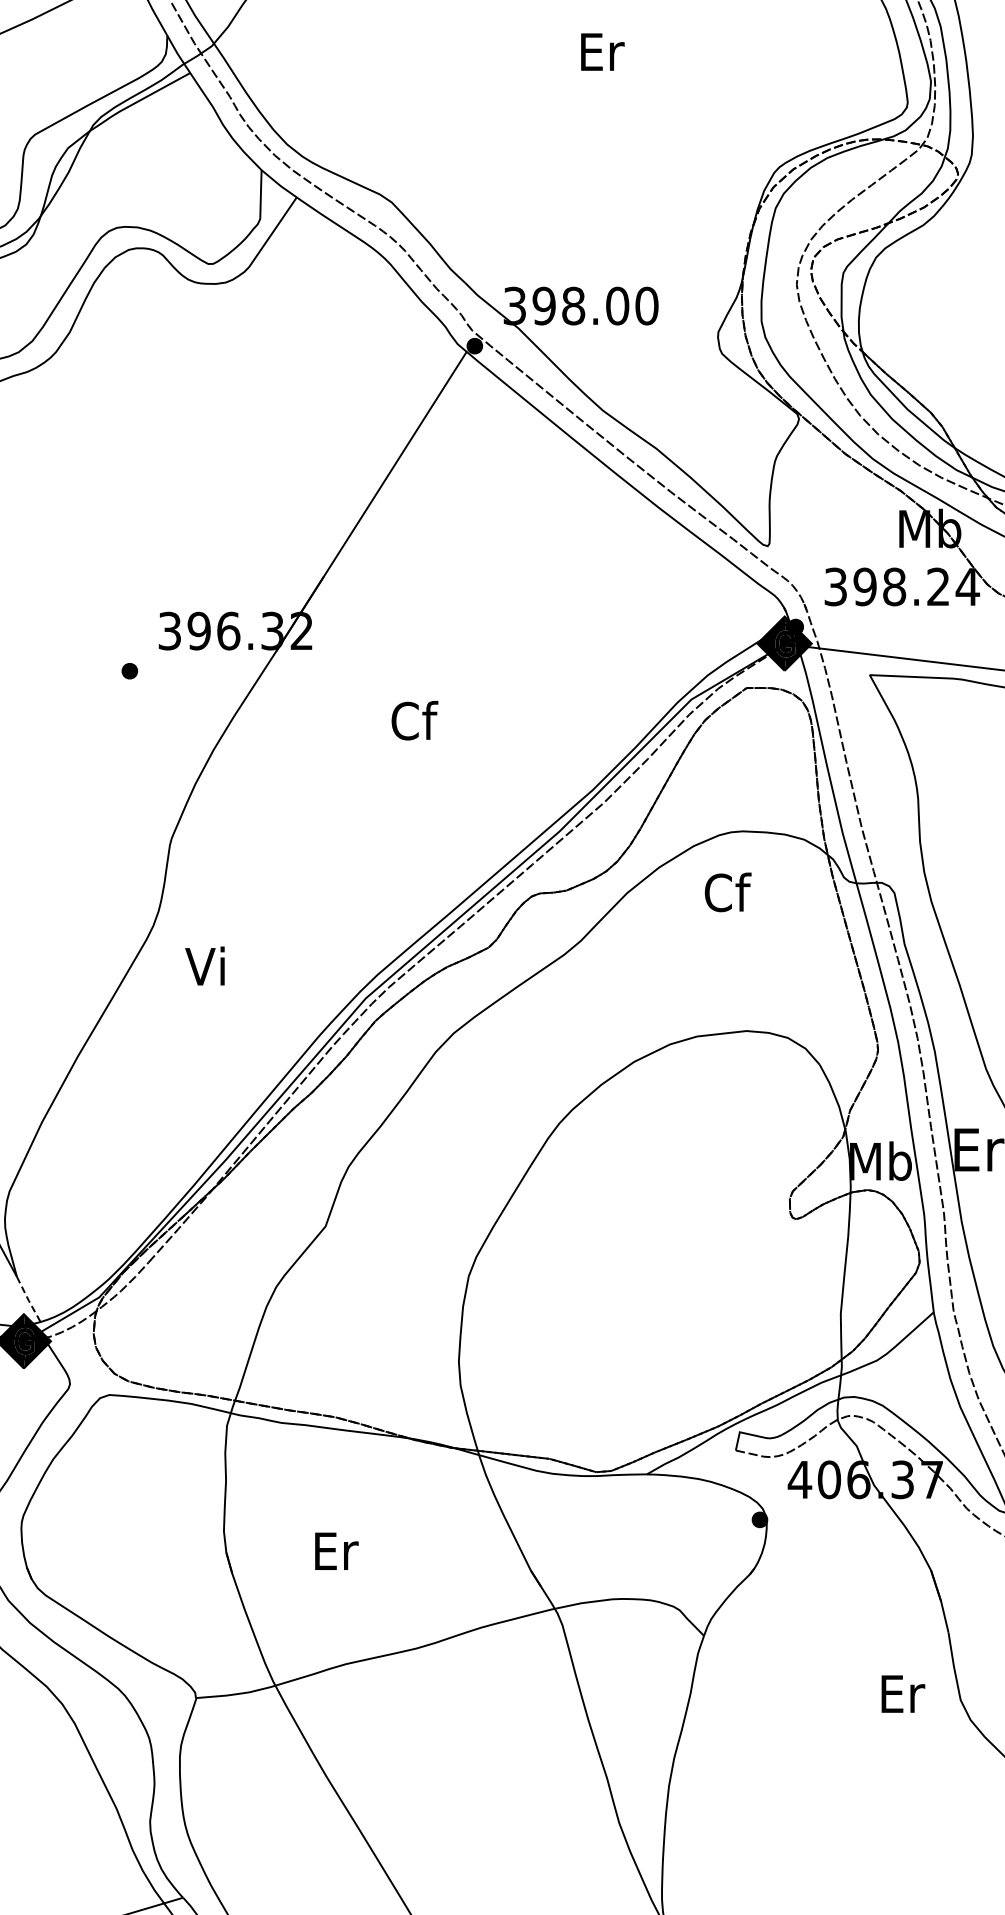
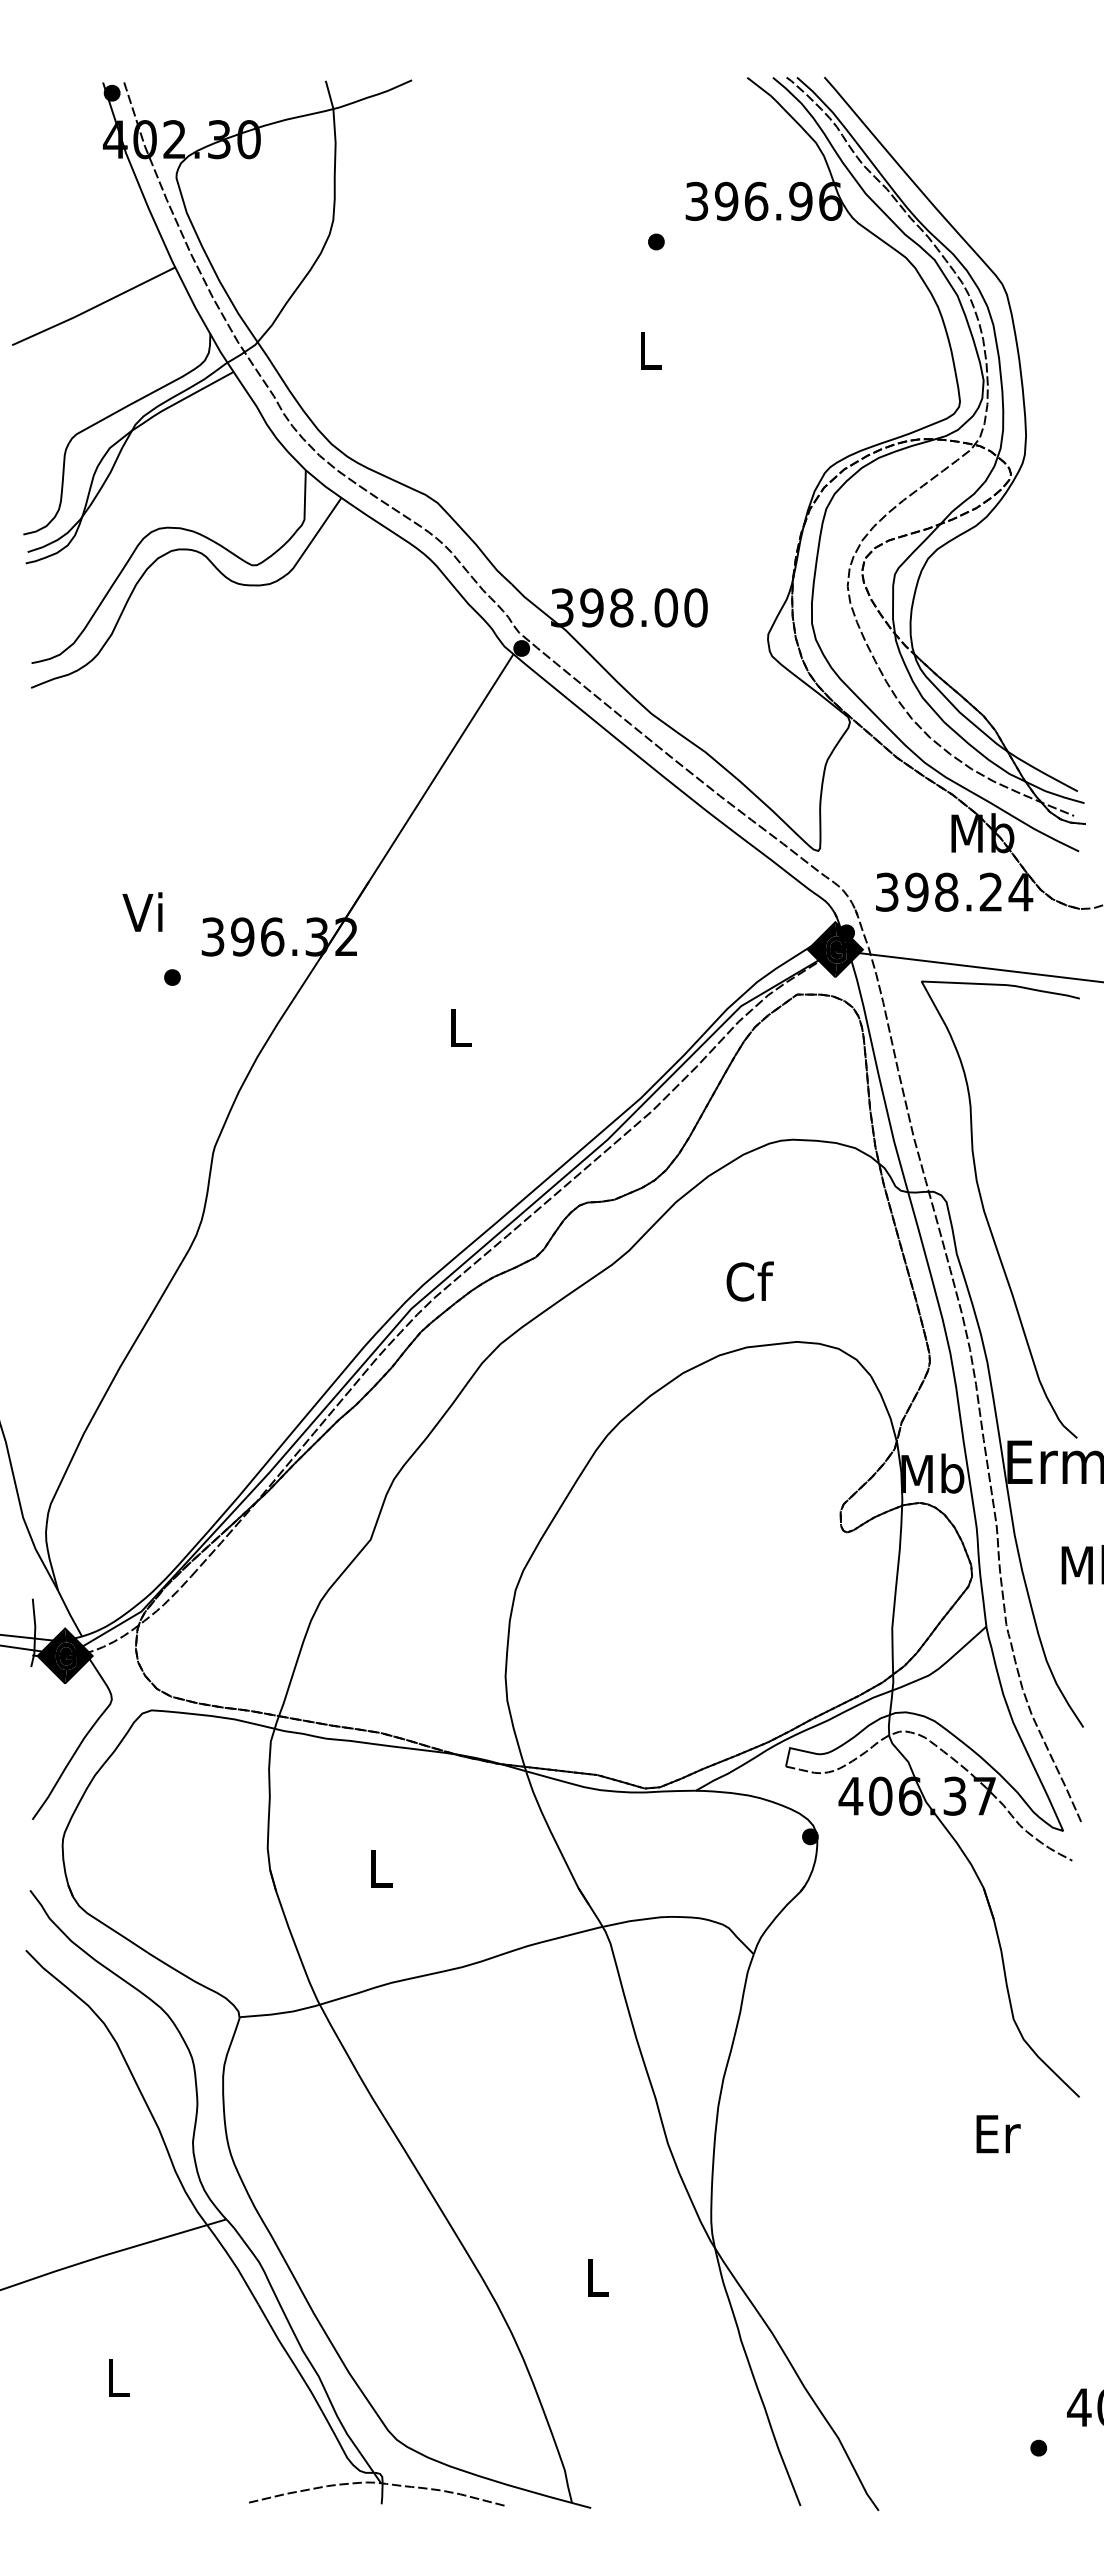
text: (603, 51) -> (651, 350), Er -> L
text: (414, 720) -> (460, 1027), Cf -> L
text: (727, 892) -> (749, 1281), moved
text: (204, 965) -> (142, 911), moved
line: (28, 1300) -> (69, 1614), dashed -> solid
text: (337, 1551) -> (382, 1868), Er -> L
text: (903, 1694) -> (998, 2134), moved

